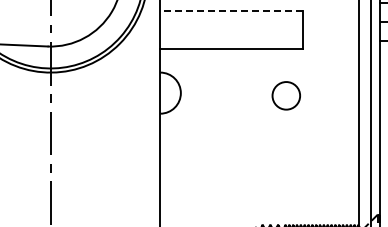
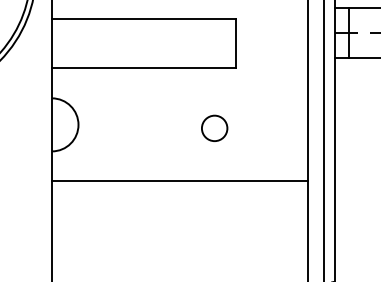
line: (231, 10) -> (143, 18), dashed -> solid
circle: (286, 95) -> (214, 127), size x0.71
line: (259, 136) -> (179, 180), added

